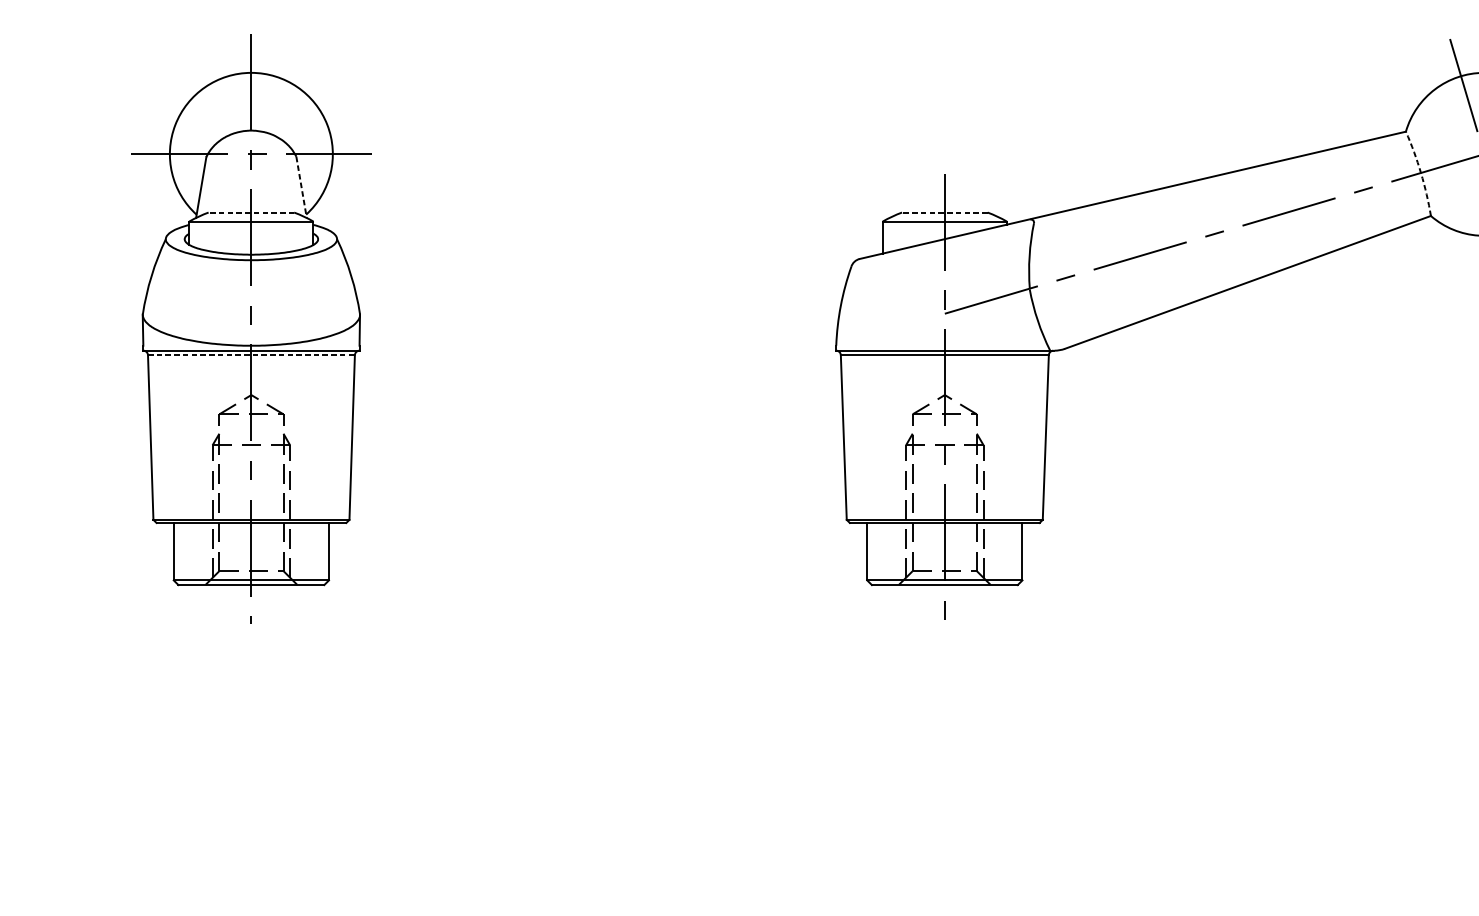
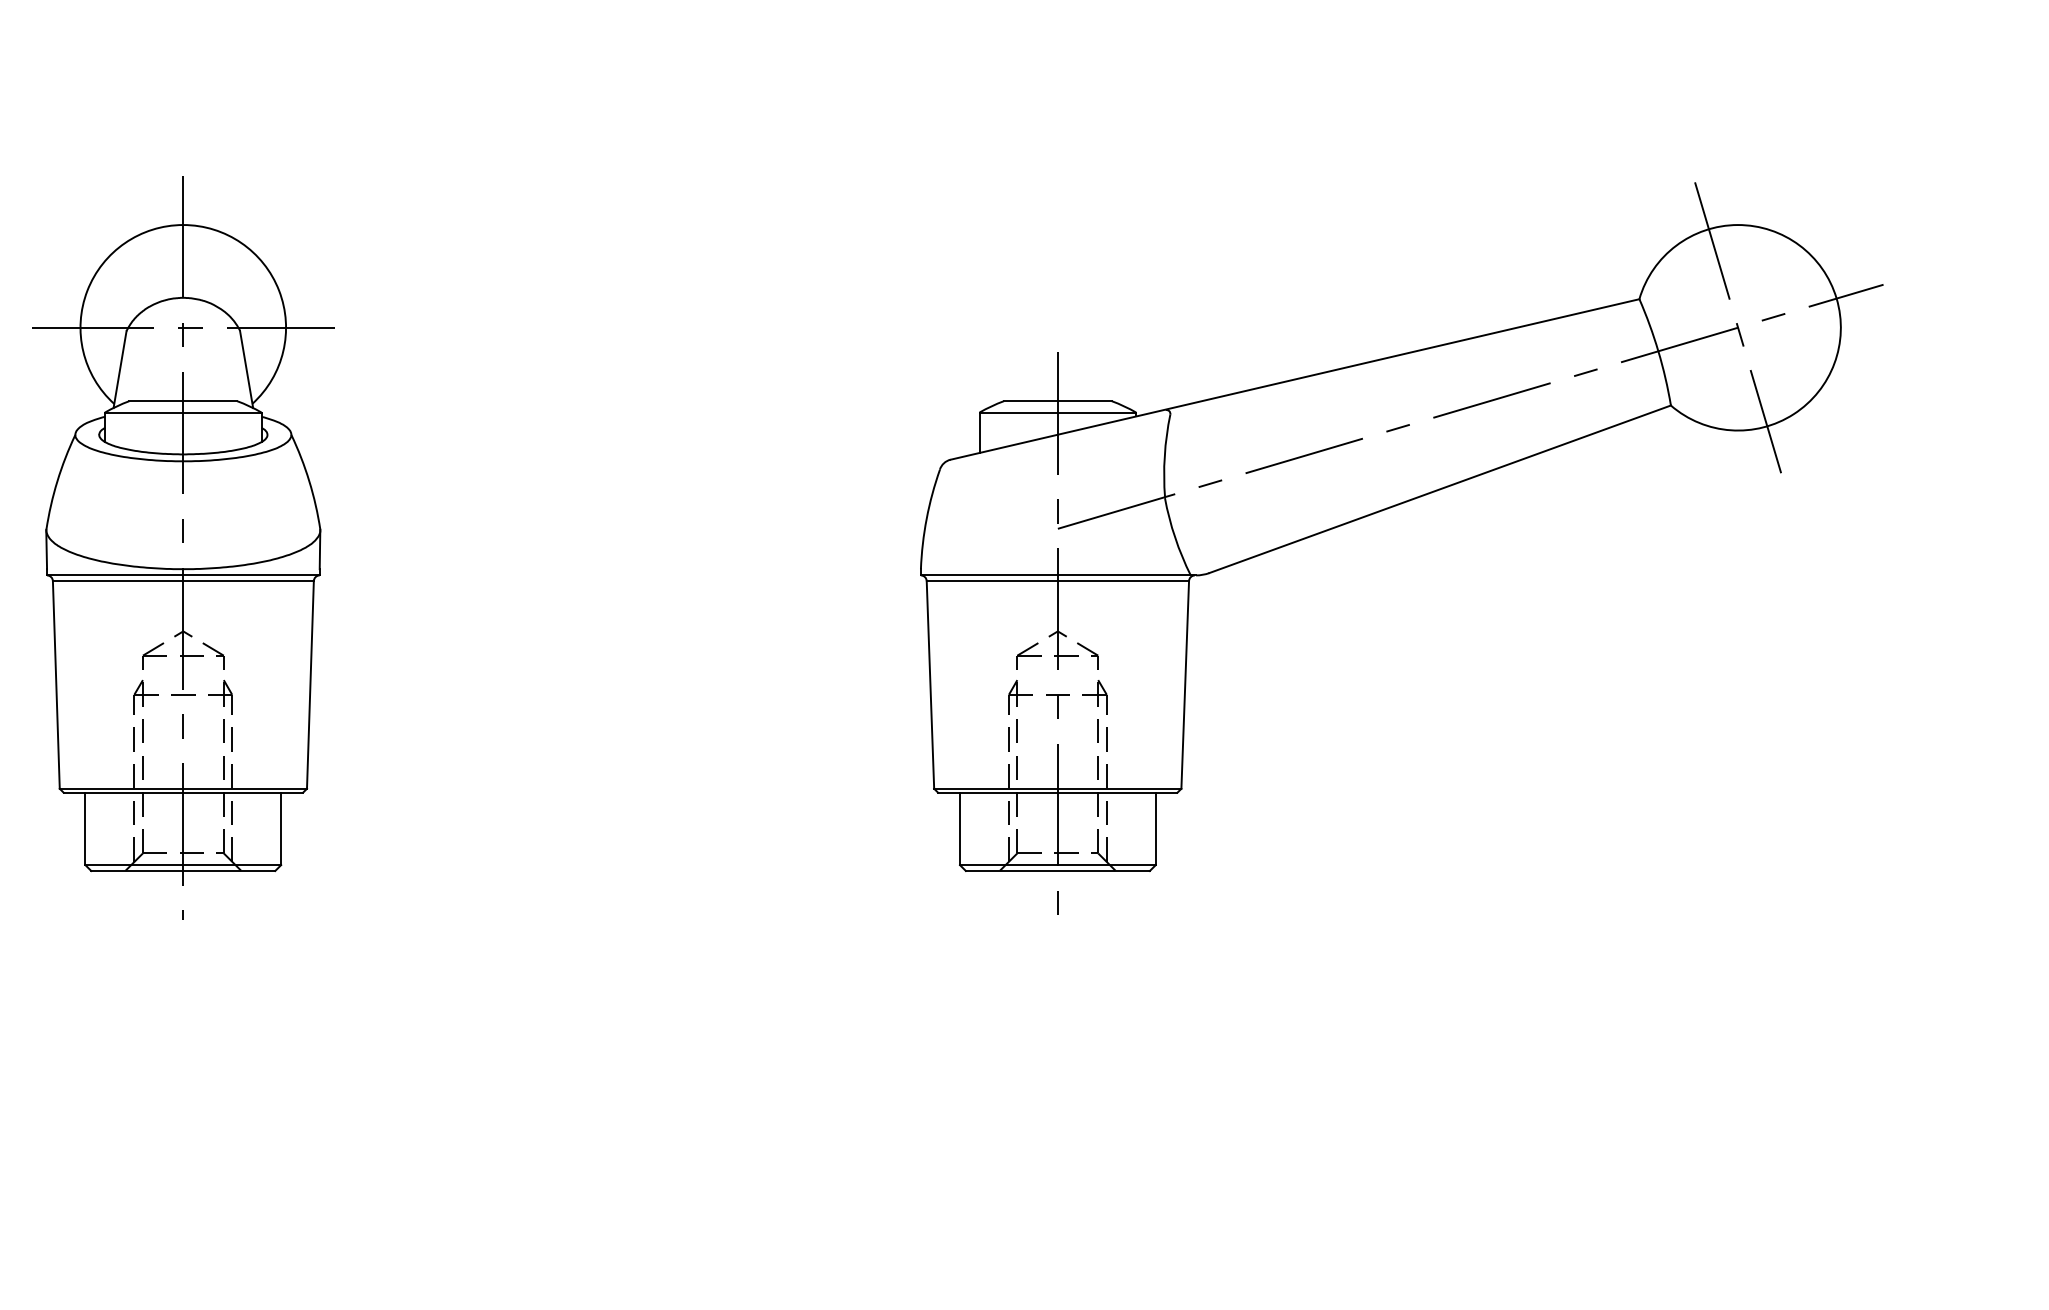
arc: (1421, 173) -> (1658, 351), dashed -> solid
line: (301, 187) -> (246, 369), dashed -> solid
line: (251, 212) -> (183, 401), dashed -> solid
line: (944, 212) -> (1057, 401), dashed -> solid
line: (251, 355) -> (183, 581), dashed -> solid

